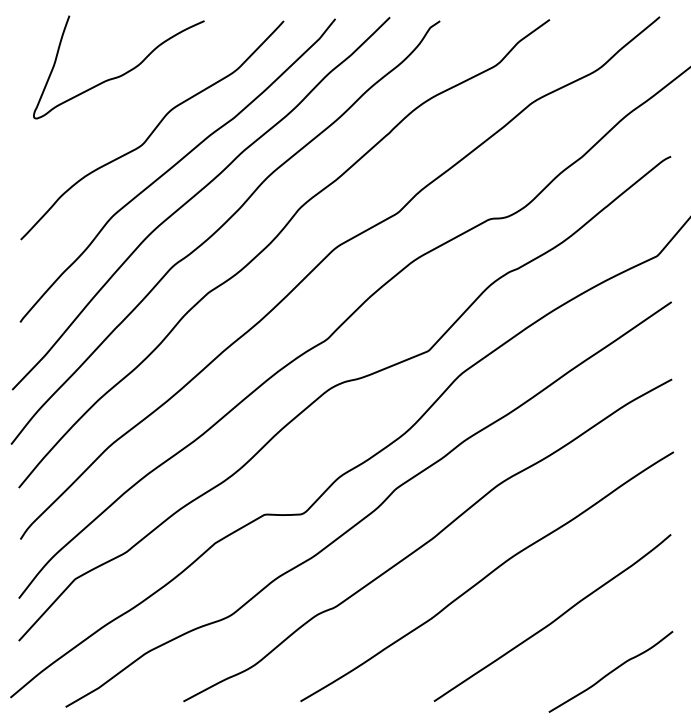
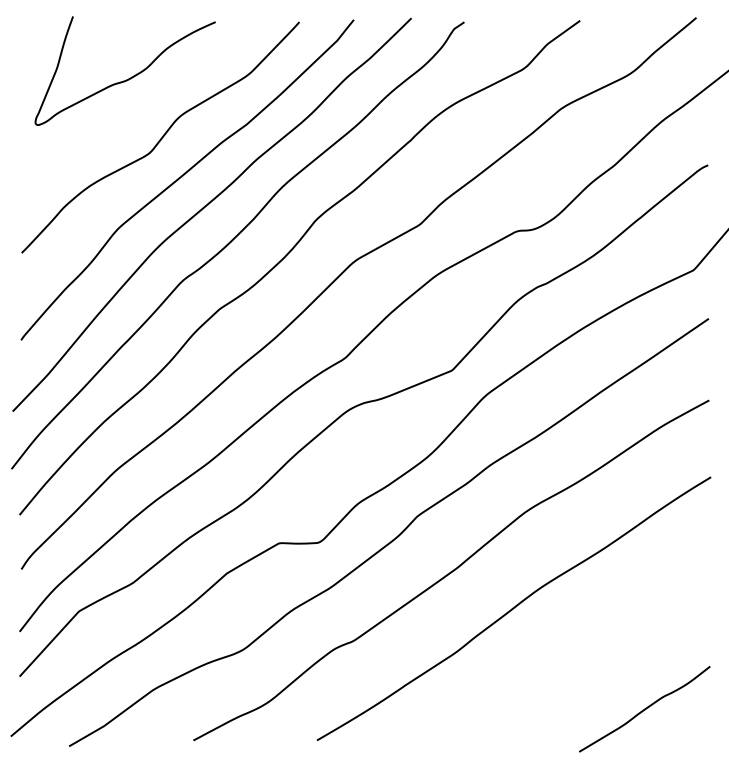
curve: (554, 619) -> (585, 653), removed

